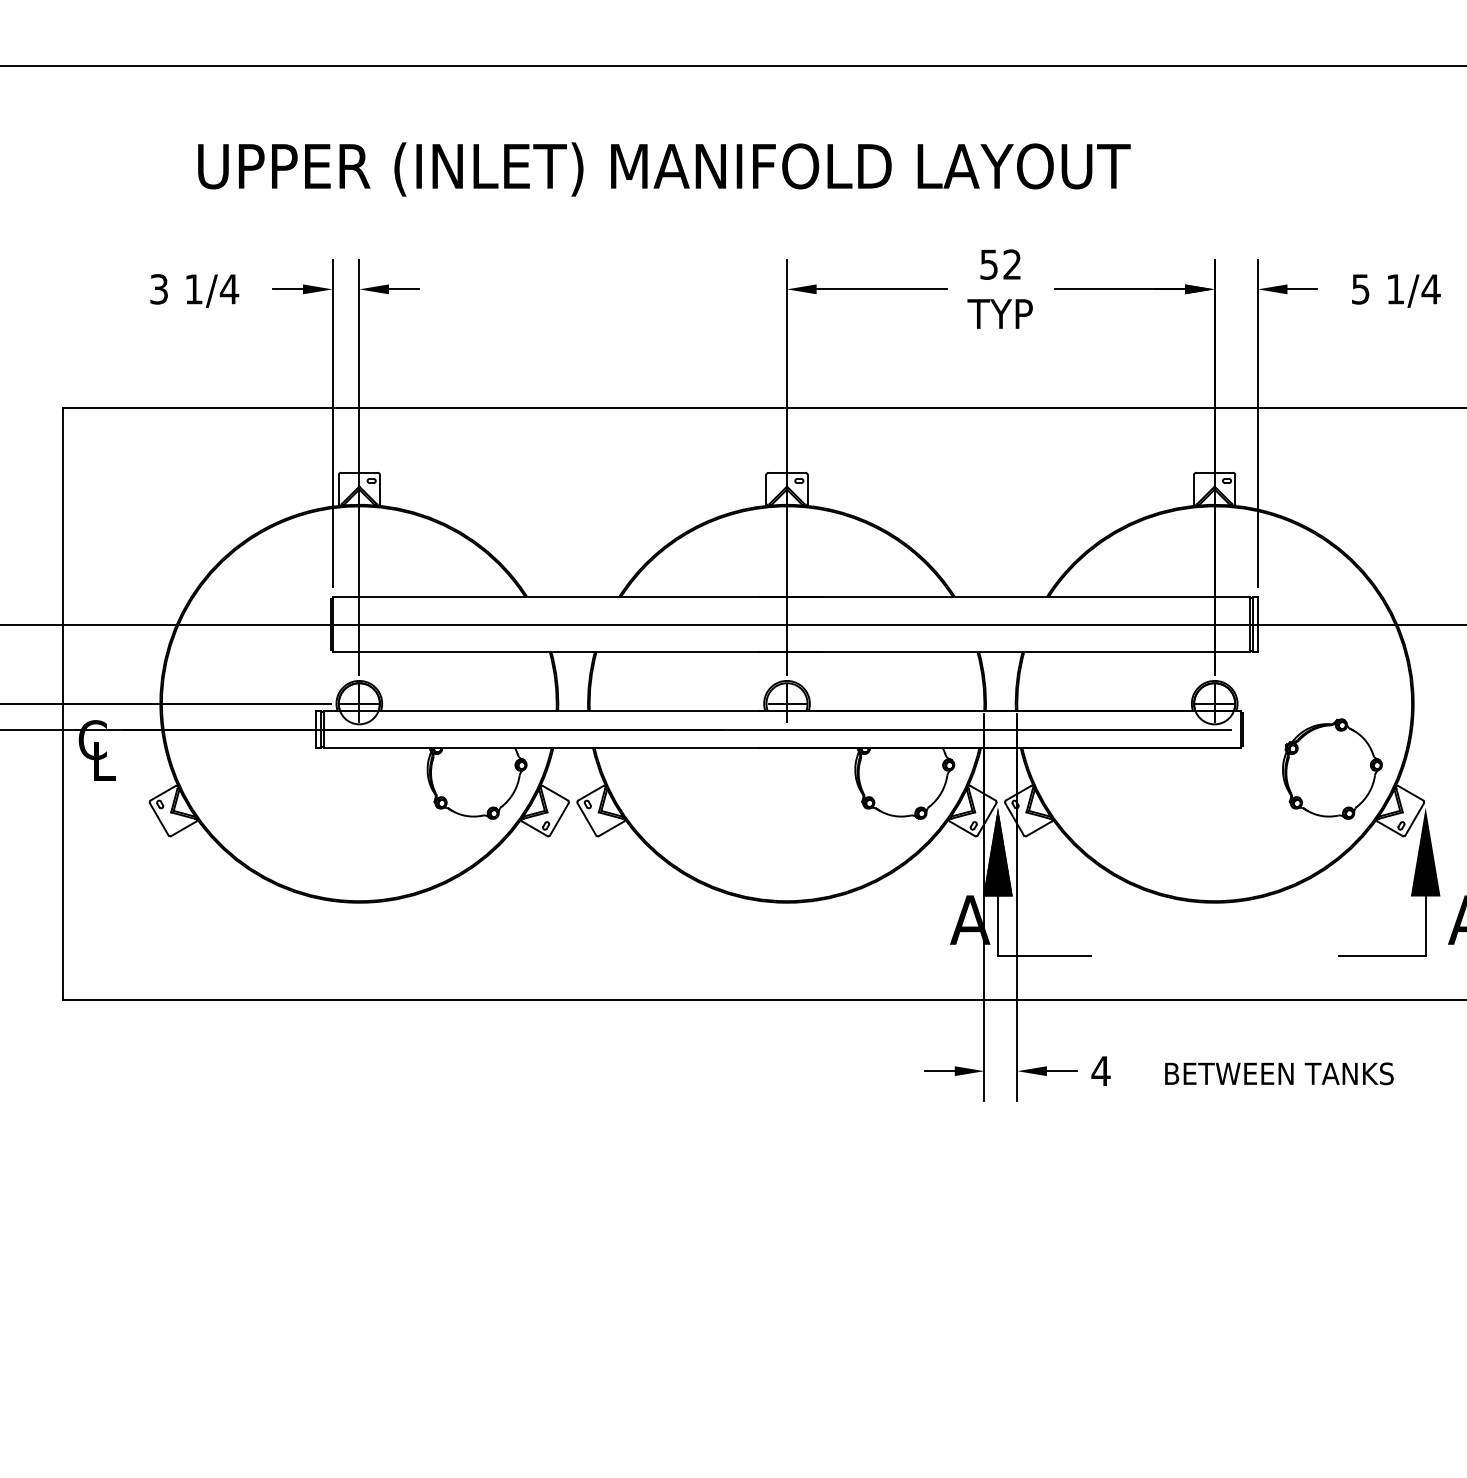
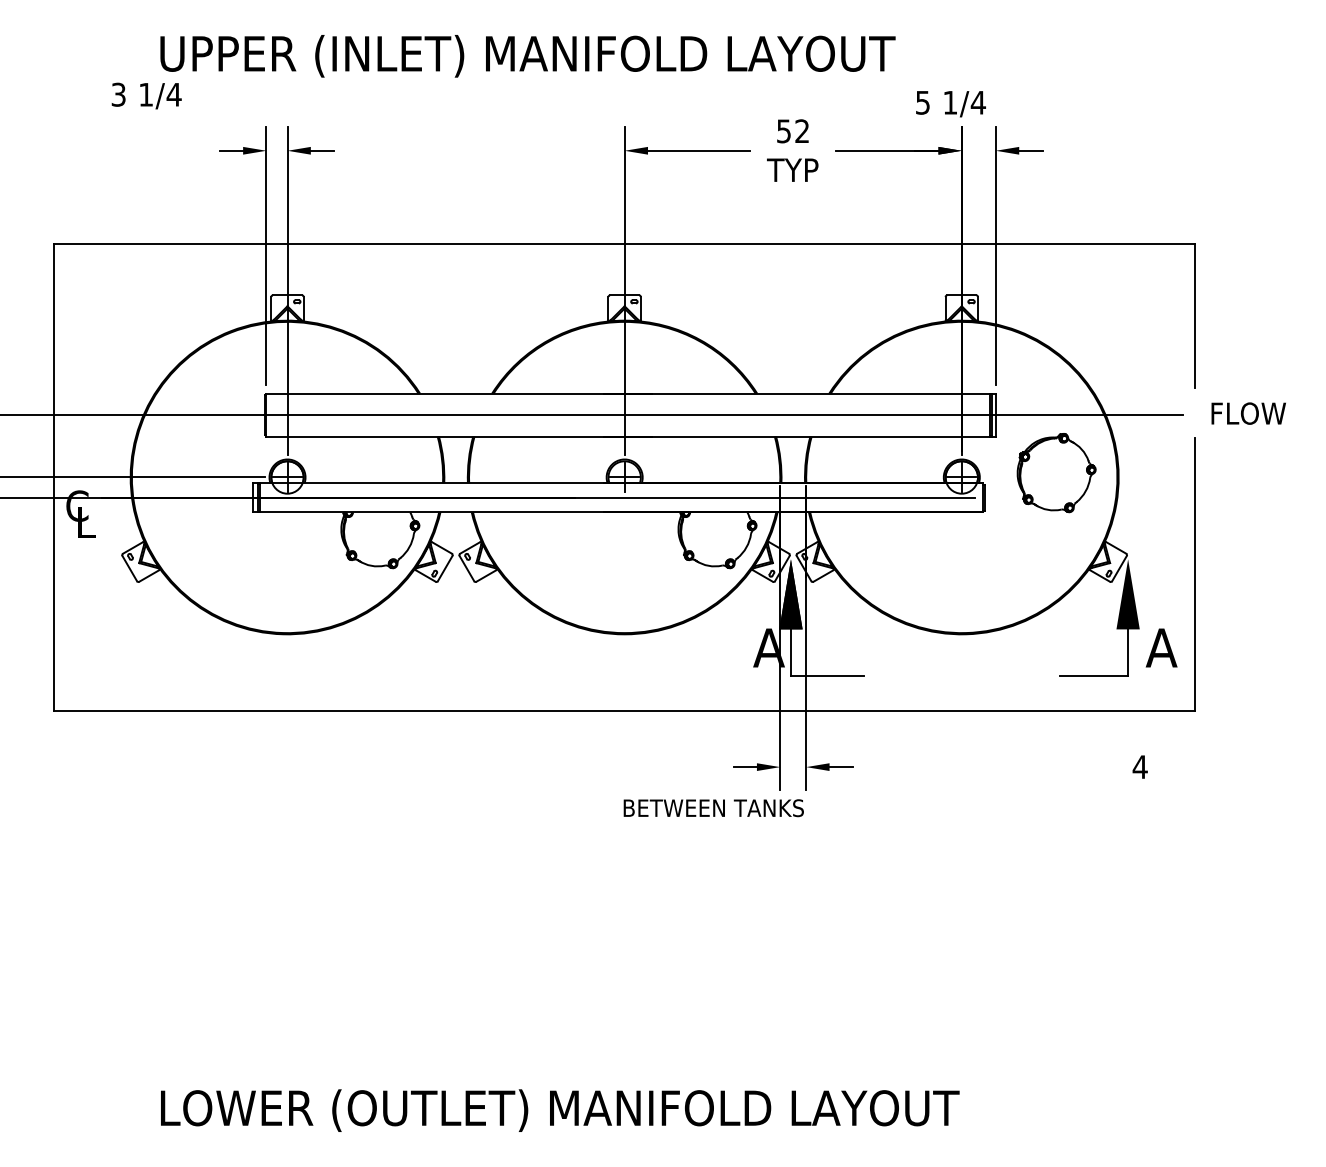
text: (194, 290) -> (146, 95), moved
text: (1395, 291) -> (950, 104), moved
part: (1332, 769) -> (1056, 473), moved
text: (1100, 1070) -> (1139, 766), moved
text: (1278, 1074) -> (713, 808), moved

